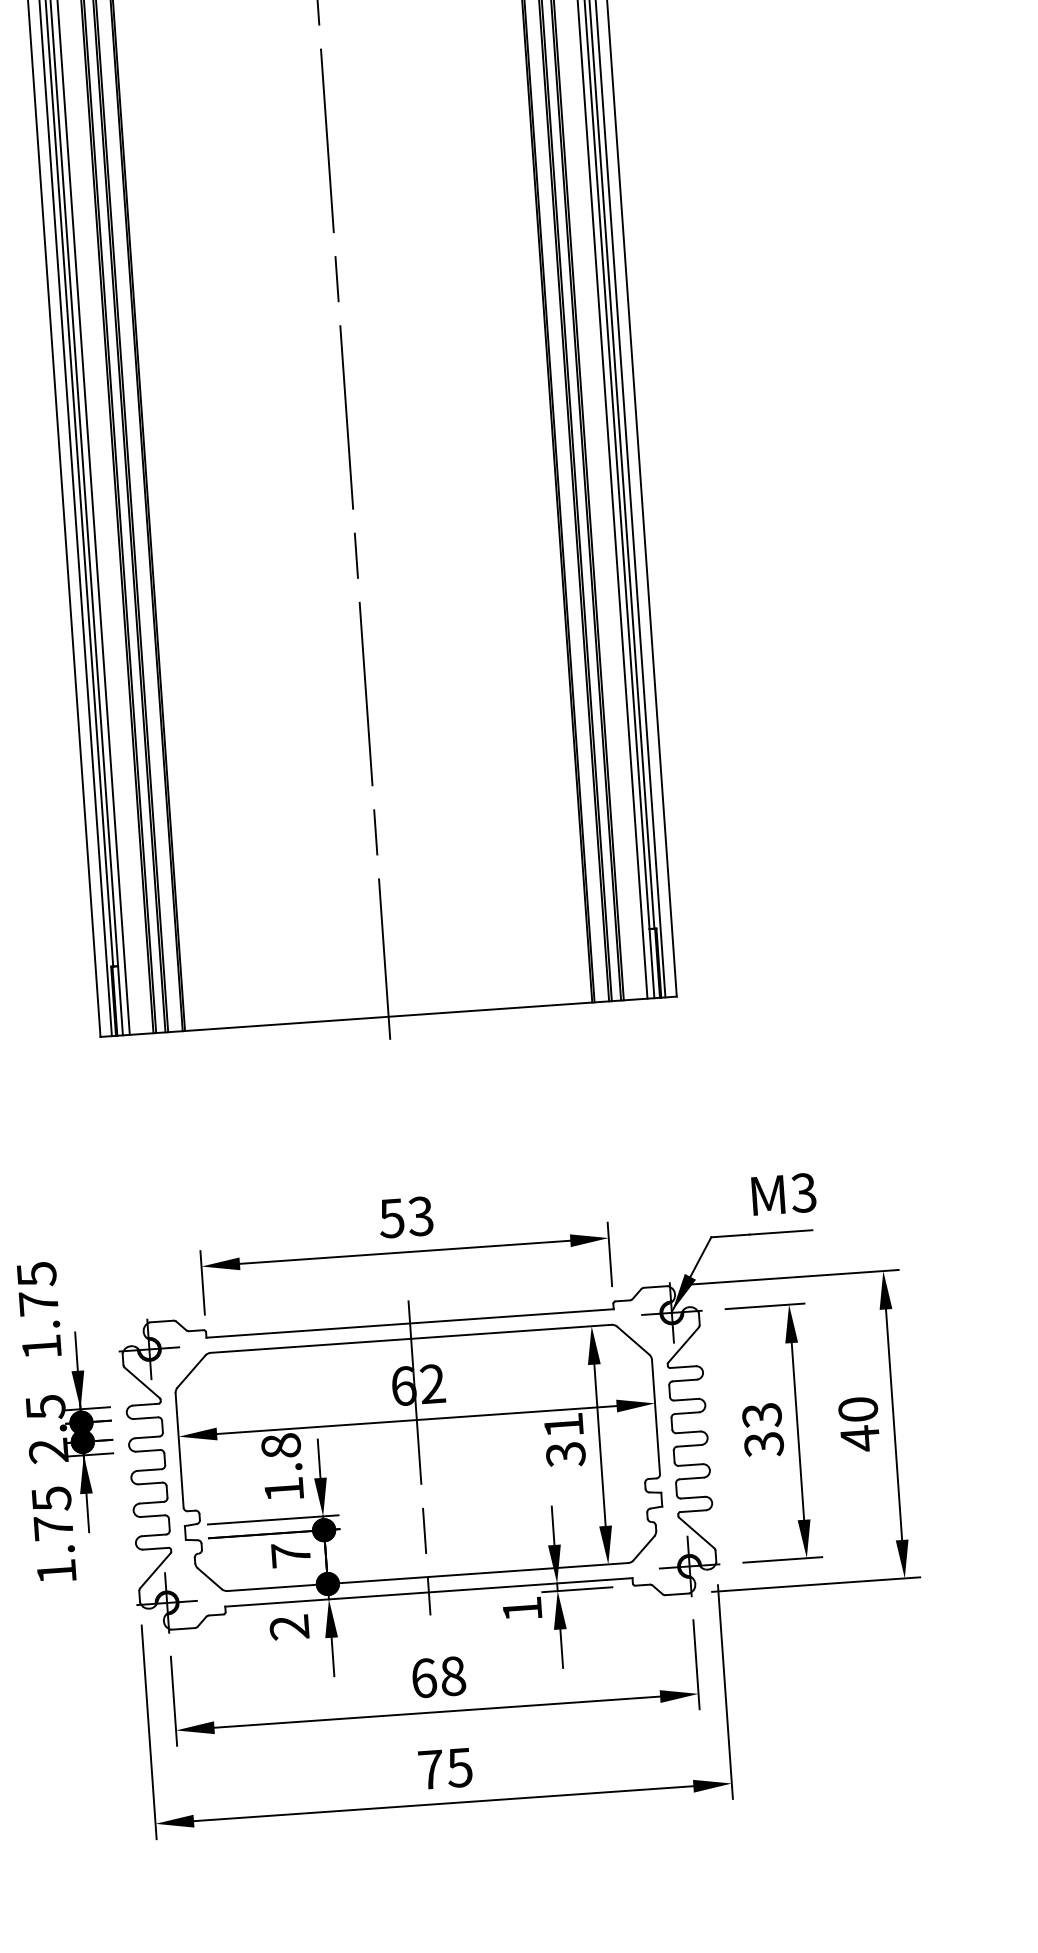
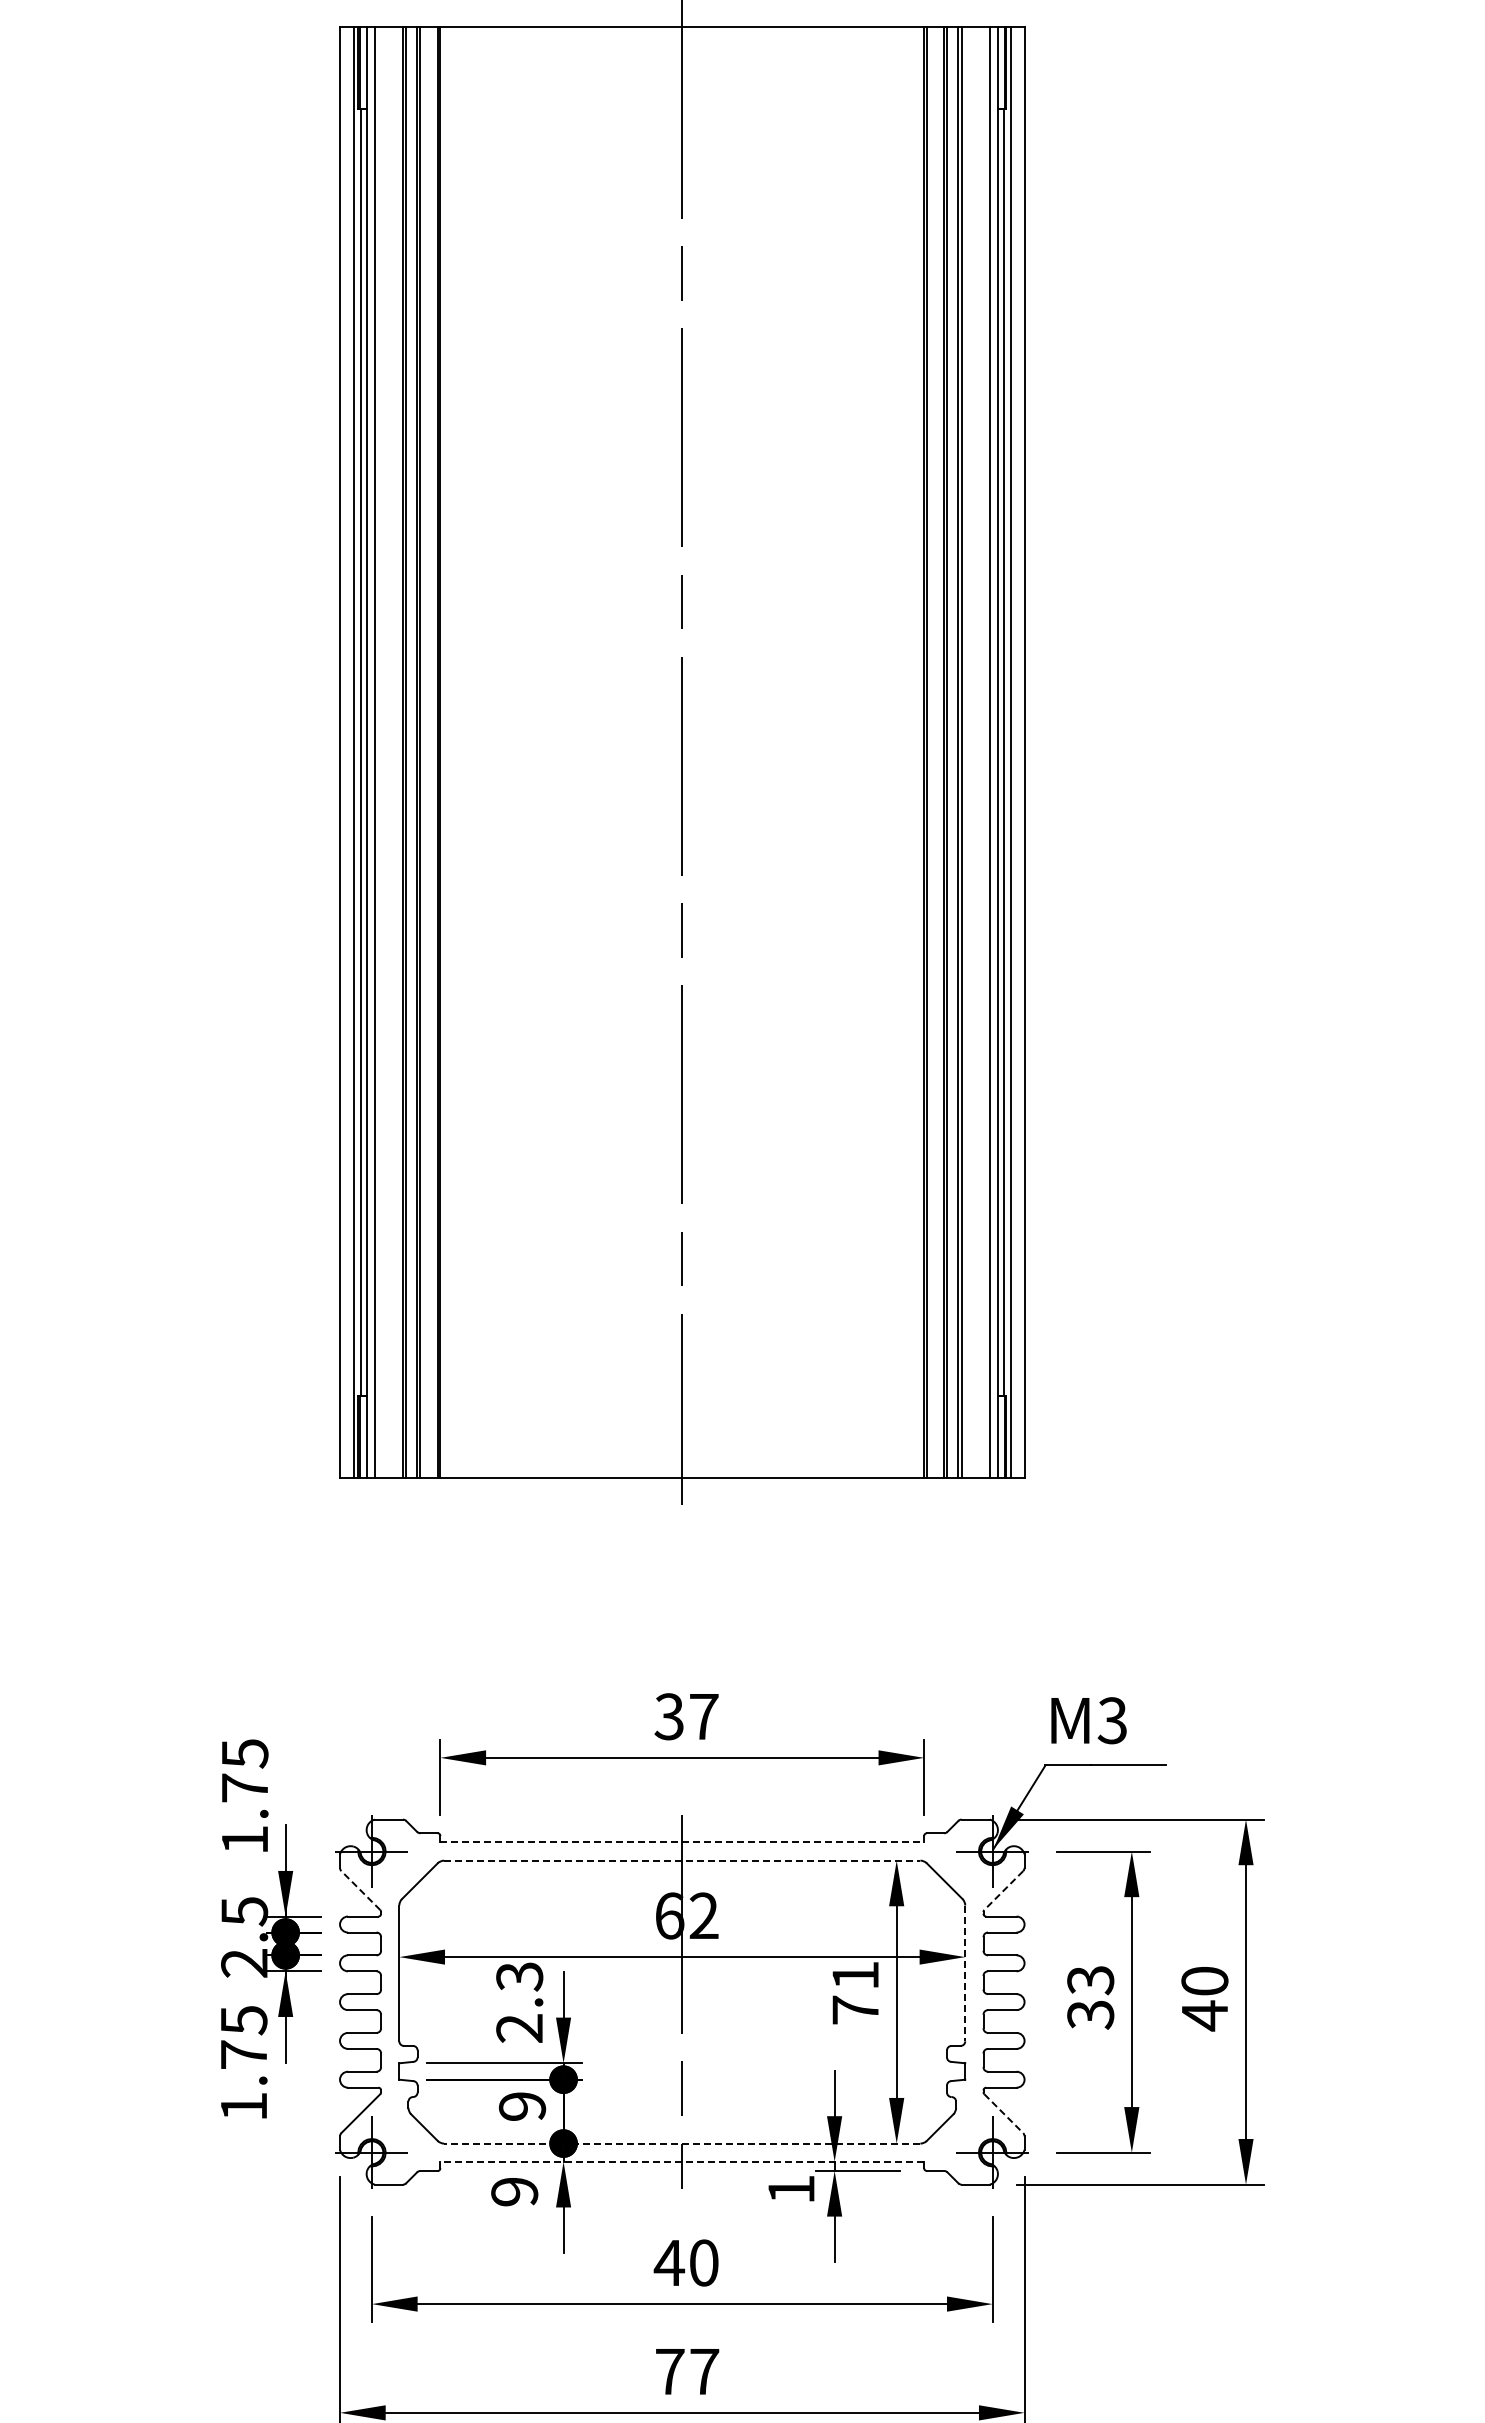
text: (783, 1194) -> (1088, 1720), moved
text: (406, 1217) -> (686, 1716), 53 -> 37
line: (410, 1323) -> (682, 1842), solid -> dashed
line: (411, 1338) -> (682, 1860), solid -> dashed
line: (683, 1345) -> (1003, 1890), solid -> dashed
line: (142, 1382) -> (360, 1890), solid -> dashed
line: (656, 1417) -> (965, 1973), solid -> dashed
text: (565, 1454) -> (855, 2010), 31 -> 71
text: (282, 1467) -> (519, 2002), 1.8 -> 2.3
line: (696, 1532) -> (1003, 2113), solid -> dashed
text: (291, 1555) -> (522, 2106), 7 -> 9
line: (427, 1576) -> (681, 2143), solid -> dashed
line: (429, 1592) -> (682, 2161), solid -> dashed
text: (289, 1627) -> (514, 2191), 2 -> 9
text: (437, 1676) -> (685, 2262), 68 -> 40
text: (459, 1768) -> (704, 2372), 75 -> 77

